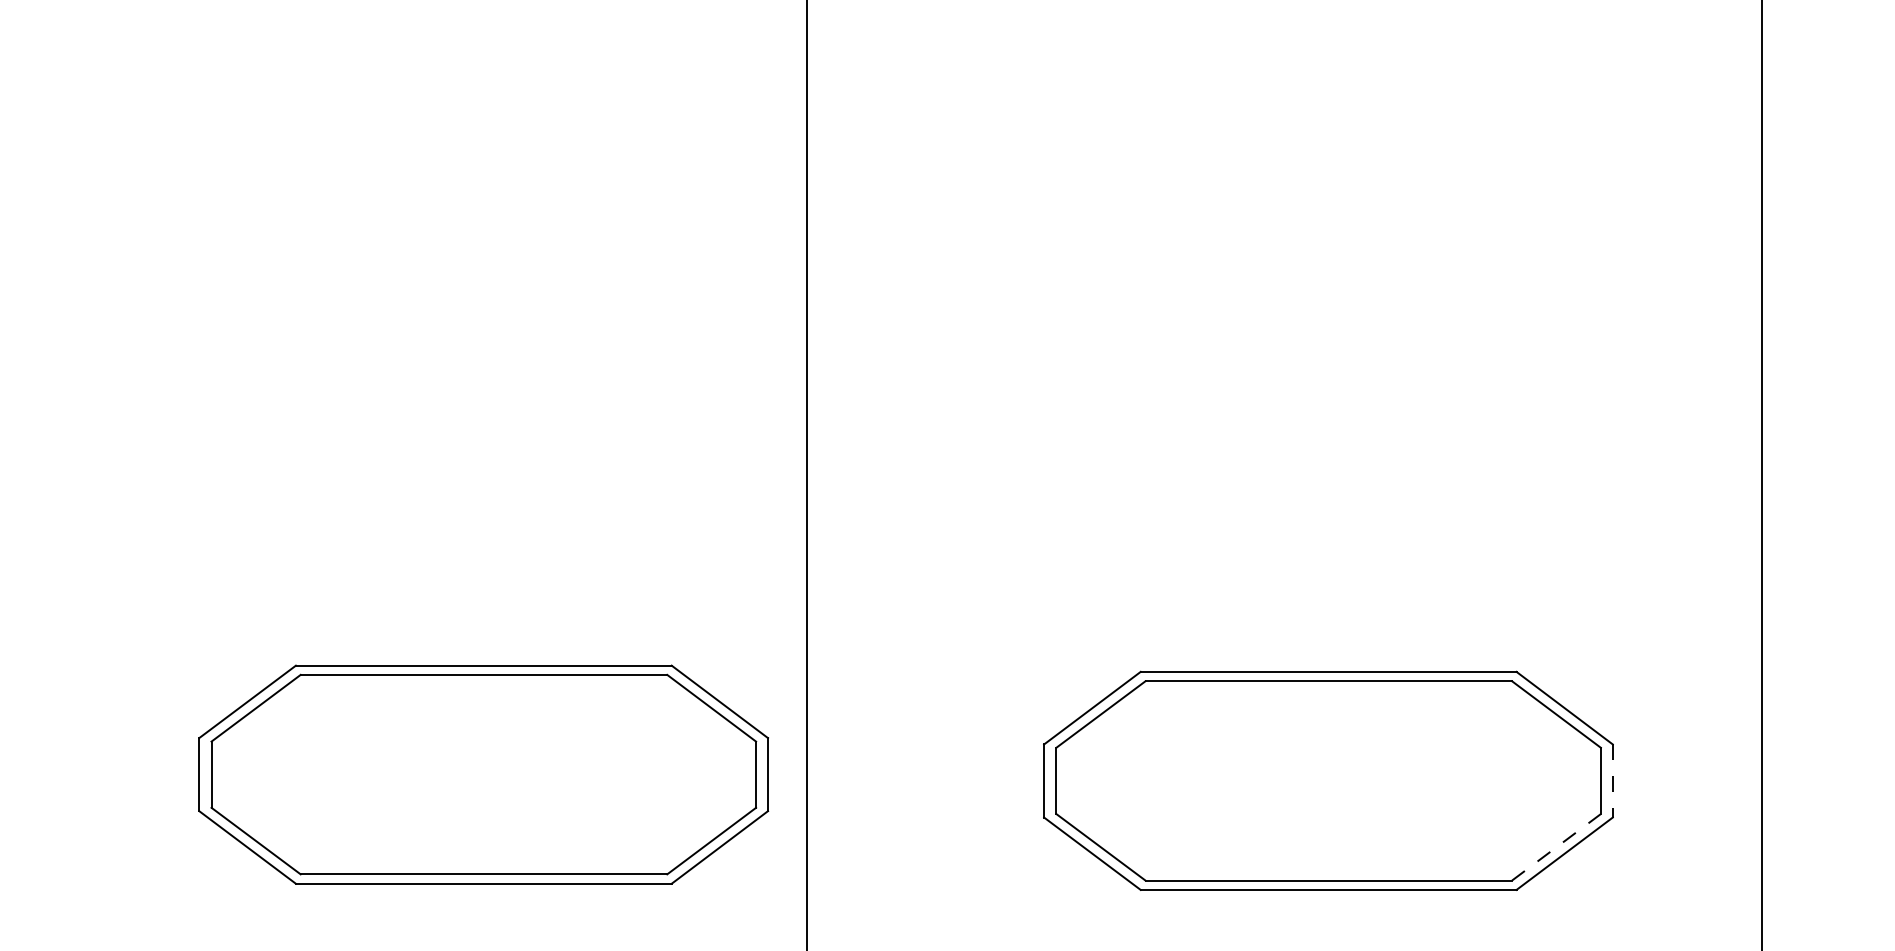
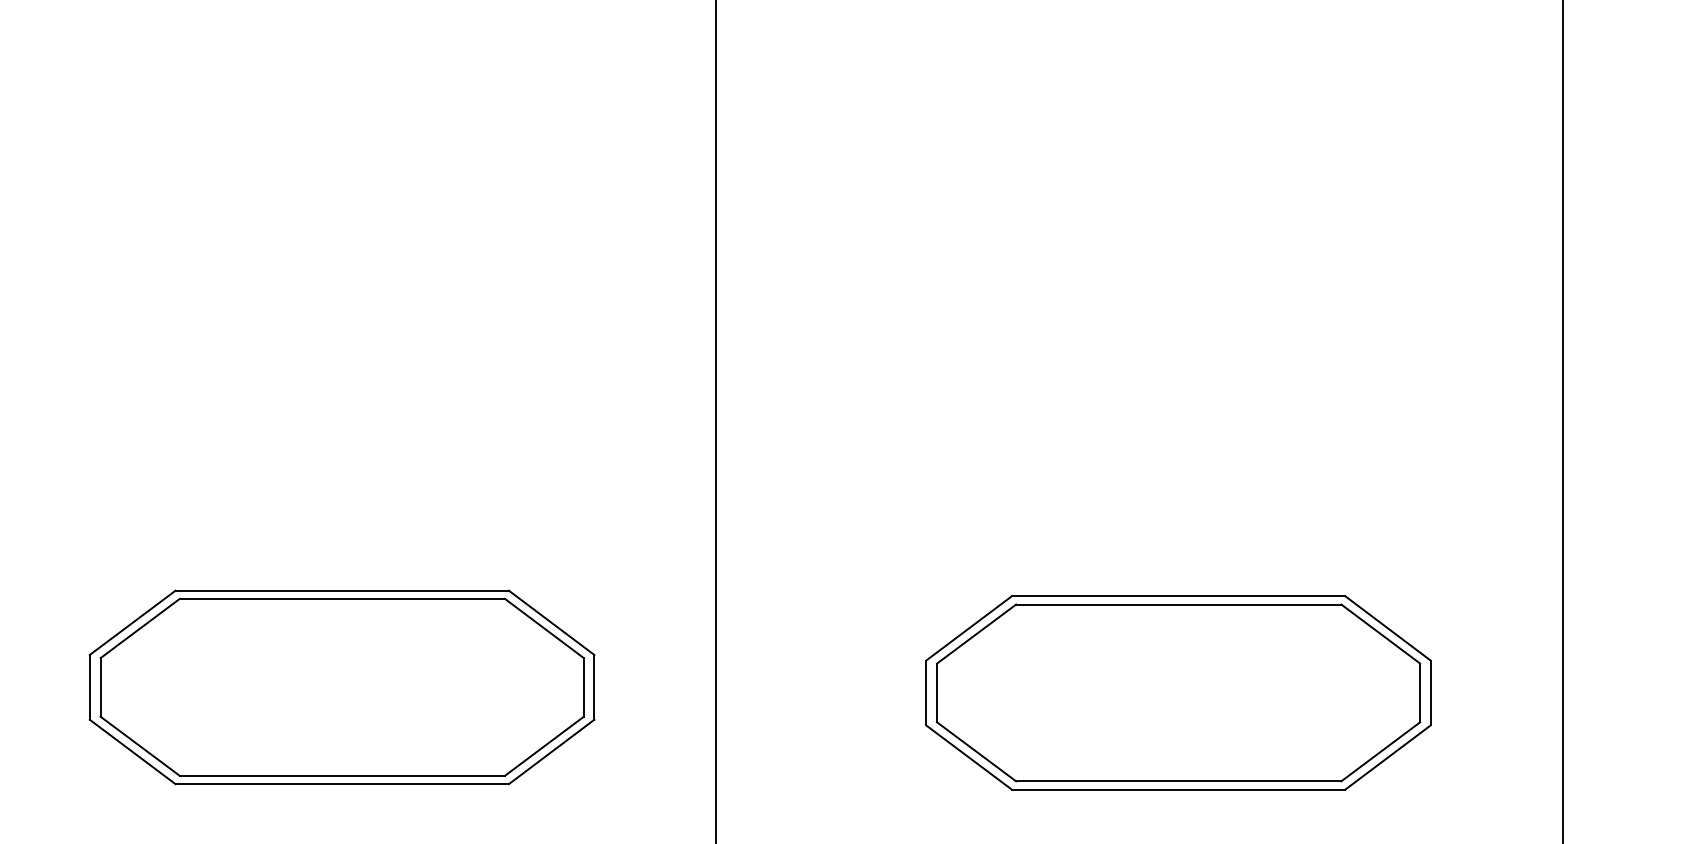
part: (483, 774) -> (341, 687), moved
line: (1612, 780) -> (1430, 692), dashed -> solid
line: (1556, 846) -> (1380, 751), dashed -> solid

